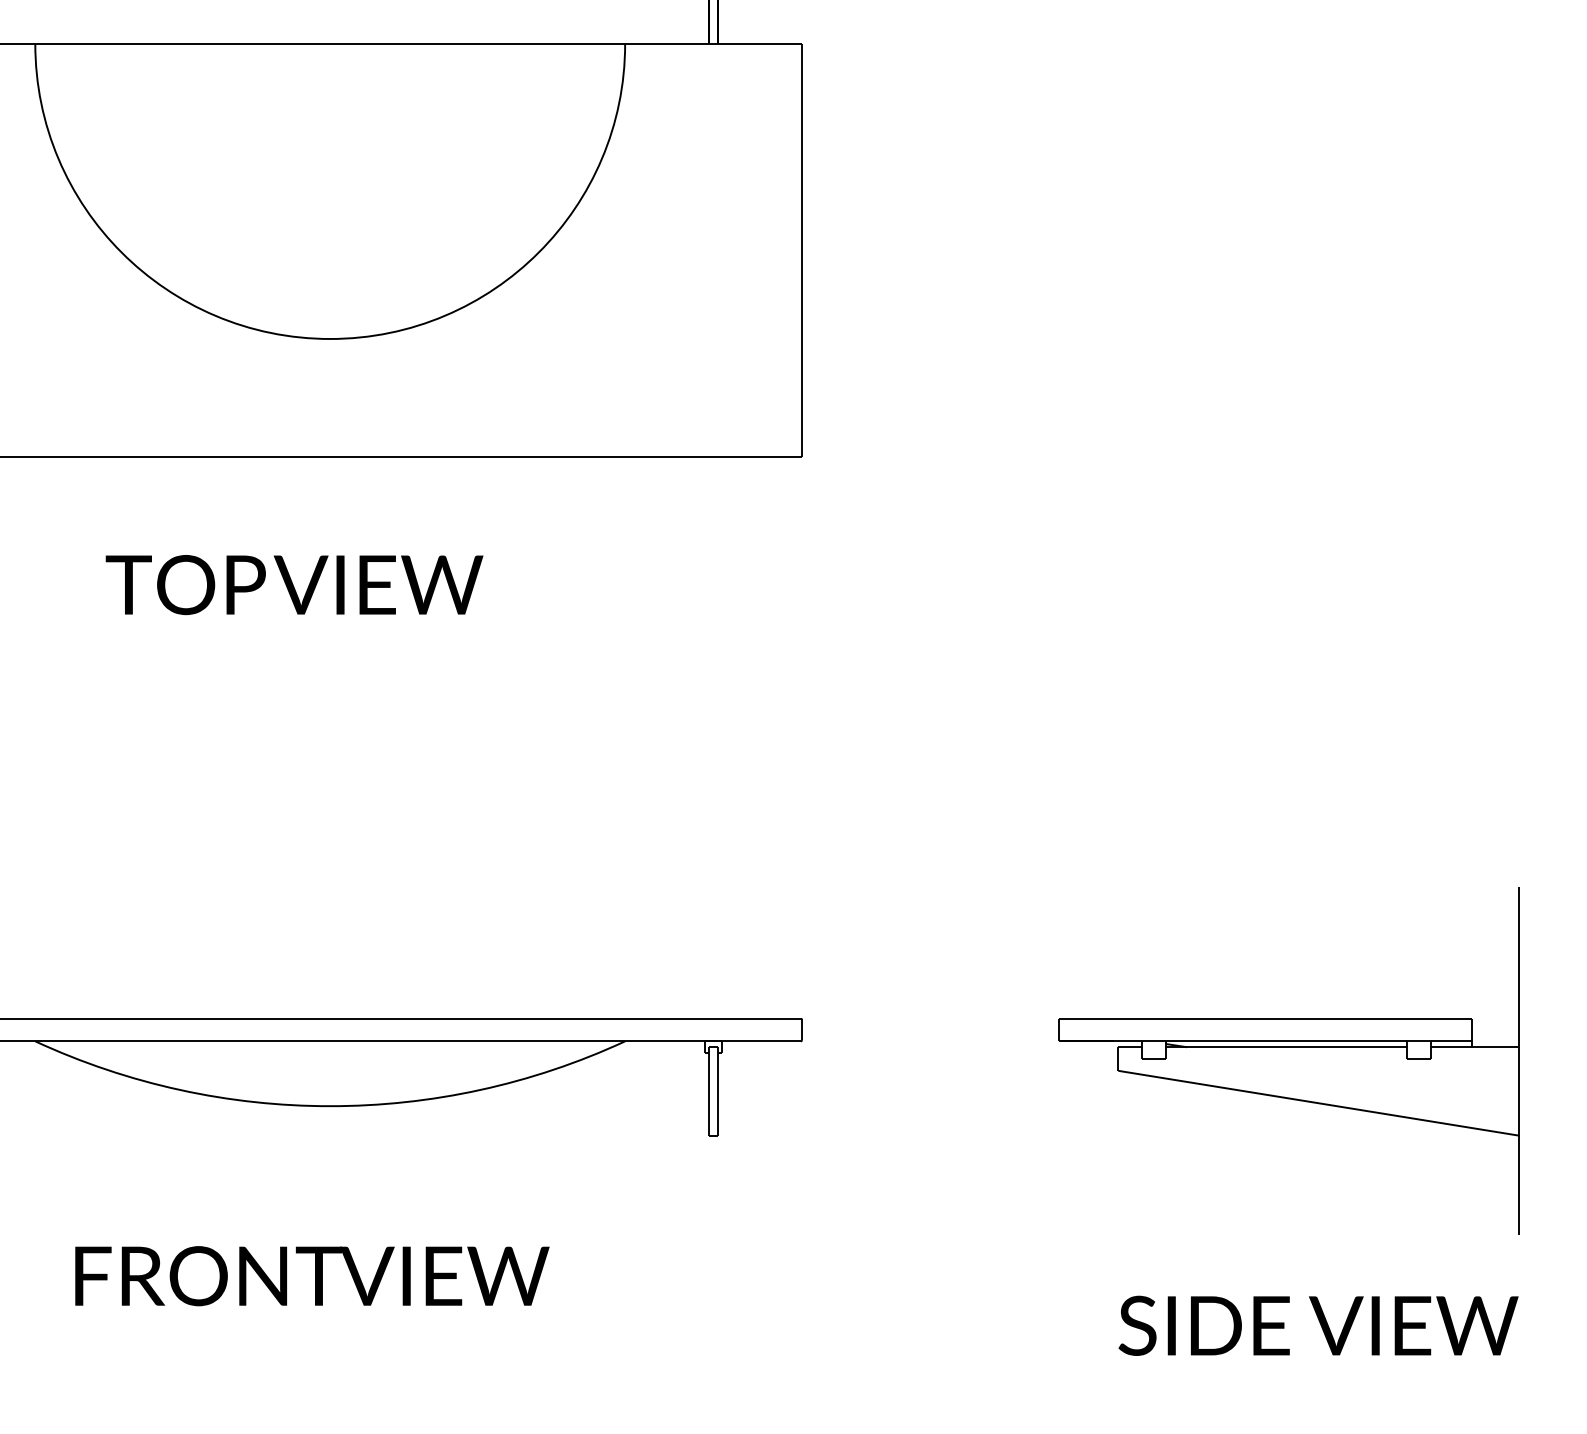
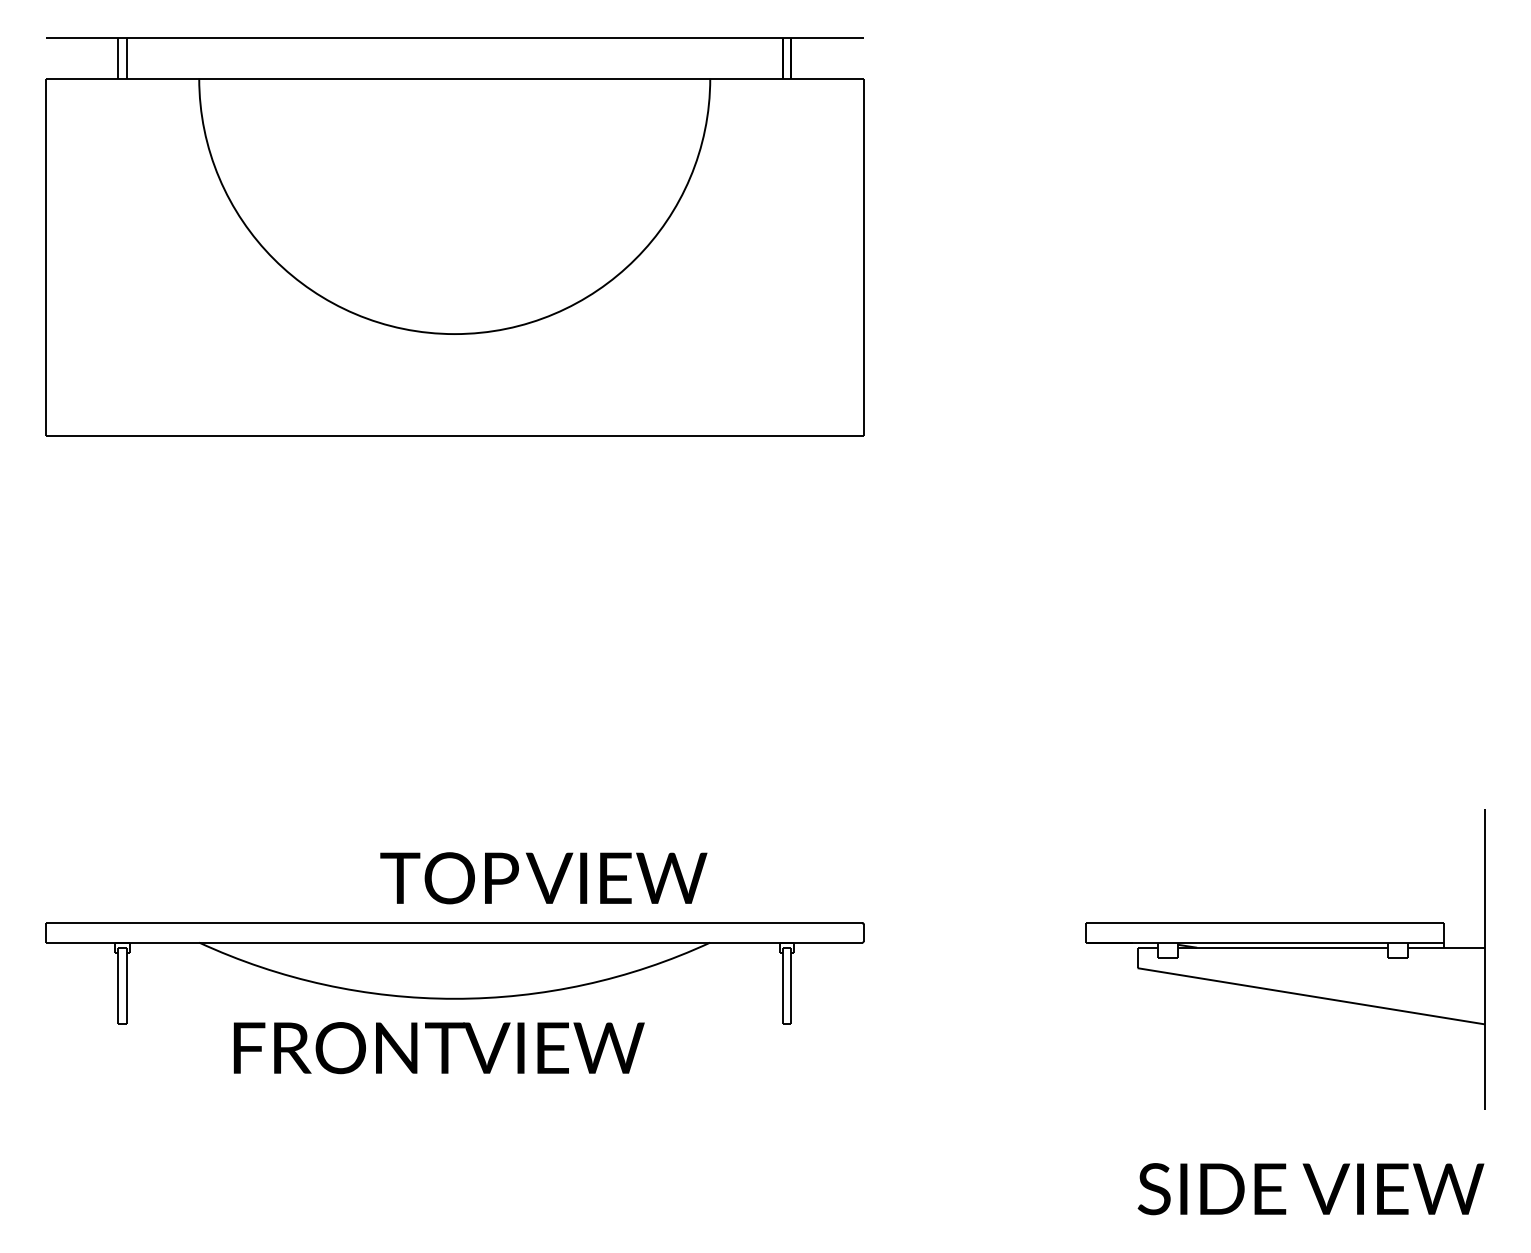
text: (294, 585) -> (543, 878), moved
text: (311, 1276) -> (438, 1048), moved

